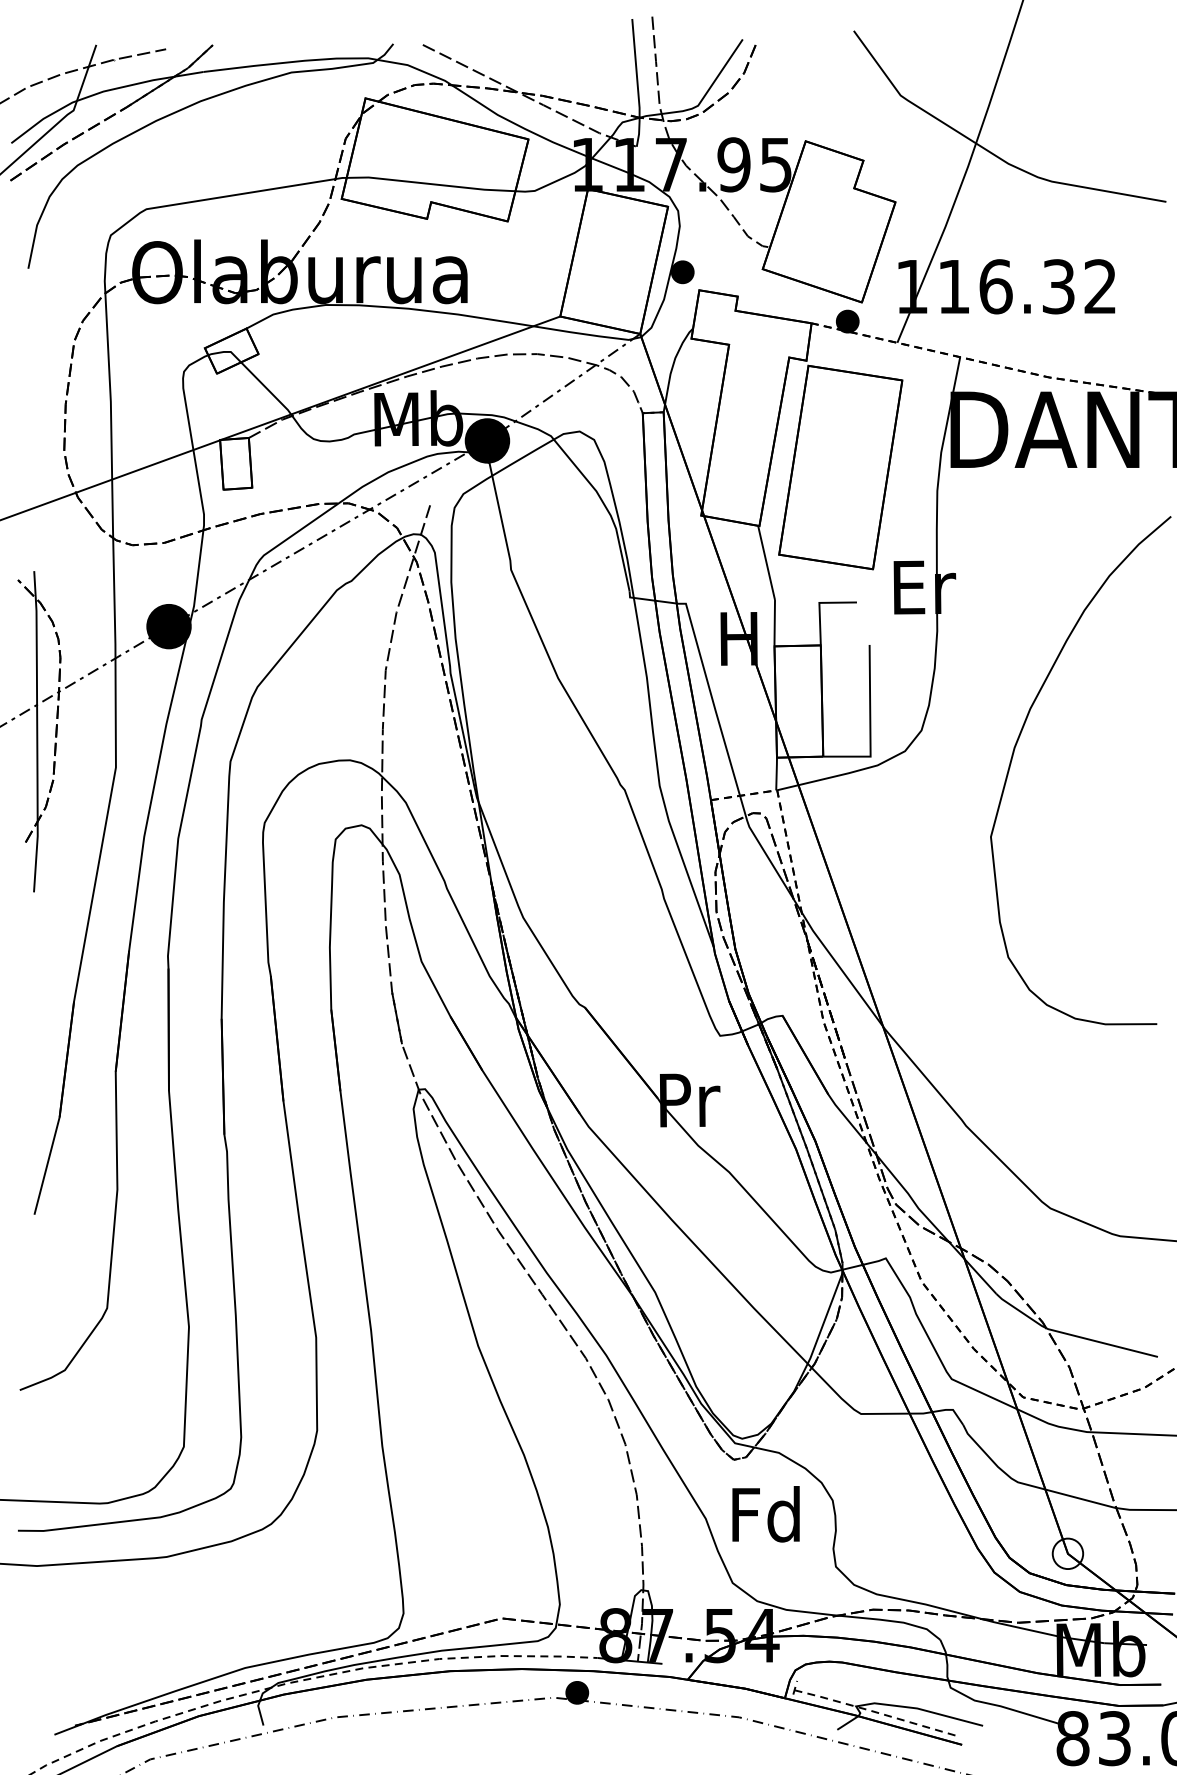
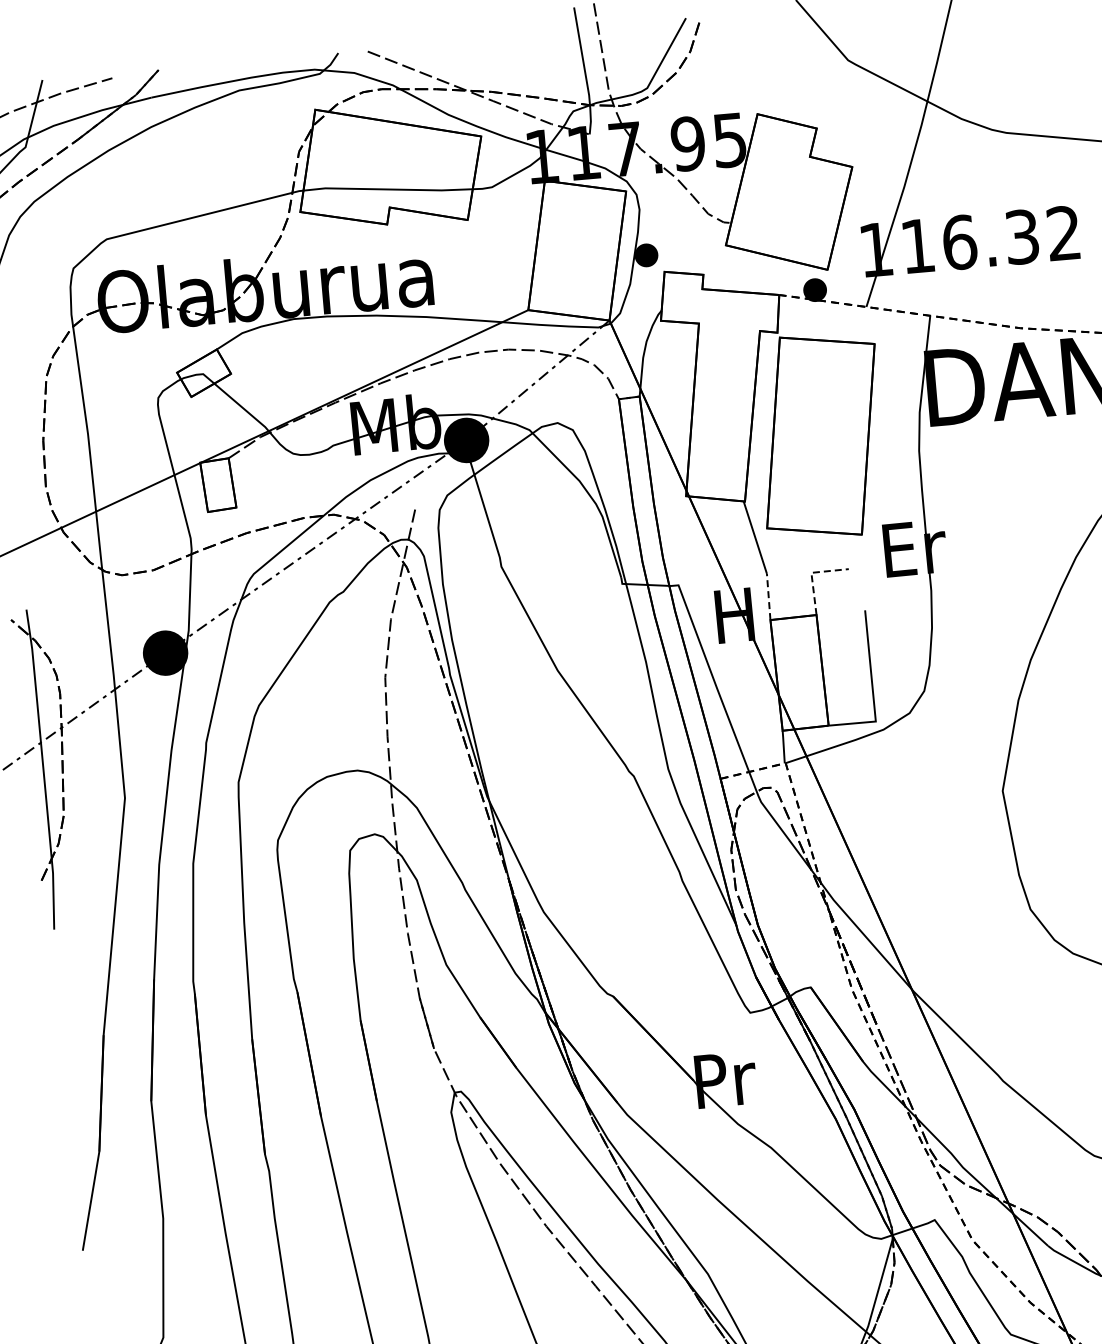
line: (819, 604) -> (811, 574), solid -> dashed
line: (774, 622) -> (768, 596), solid -> dashed

